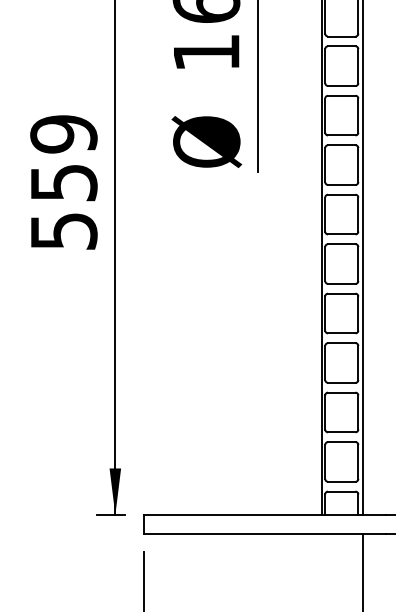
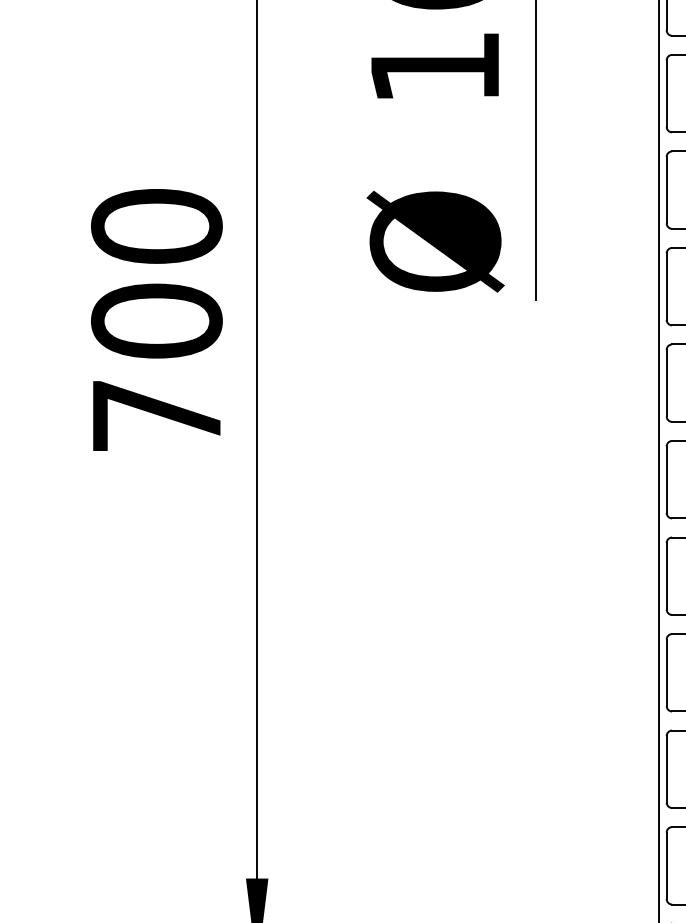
text: (63, 182) -> (156, 320), 559 -> 700

